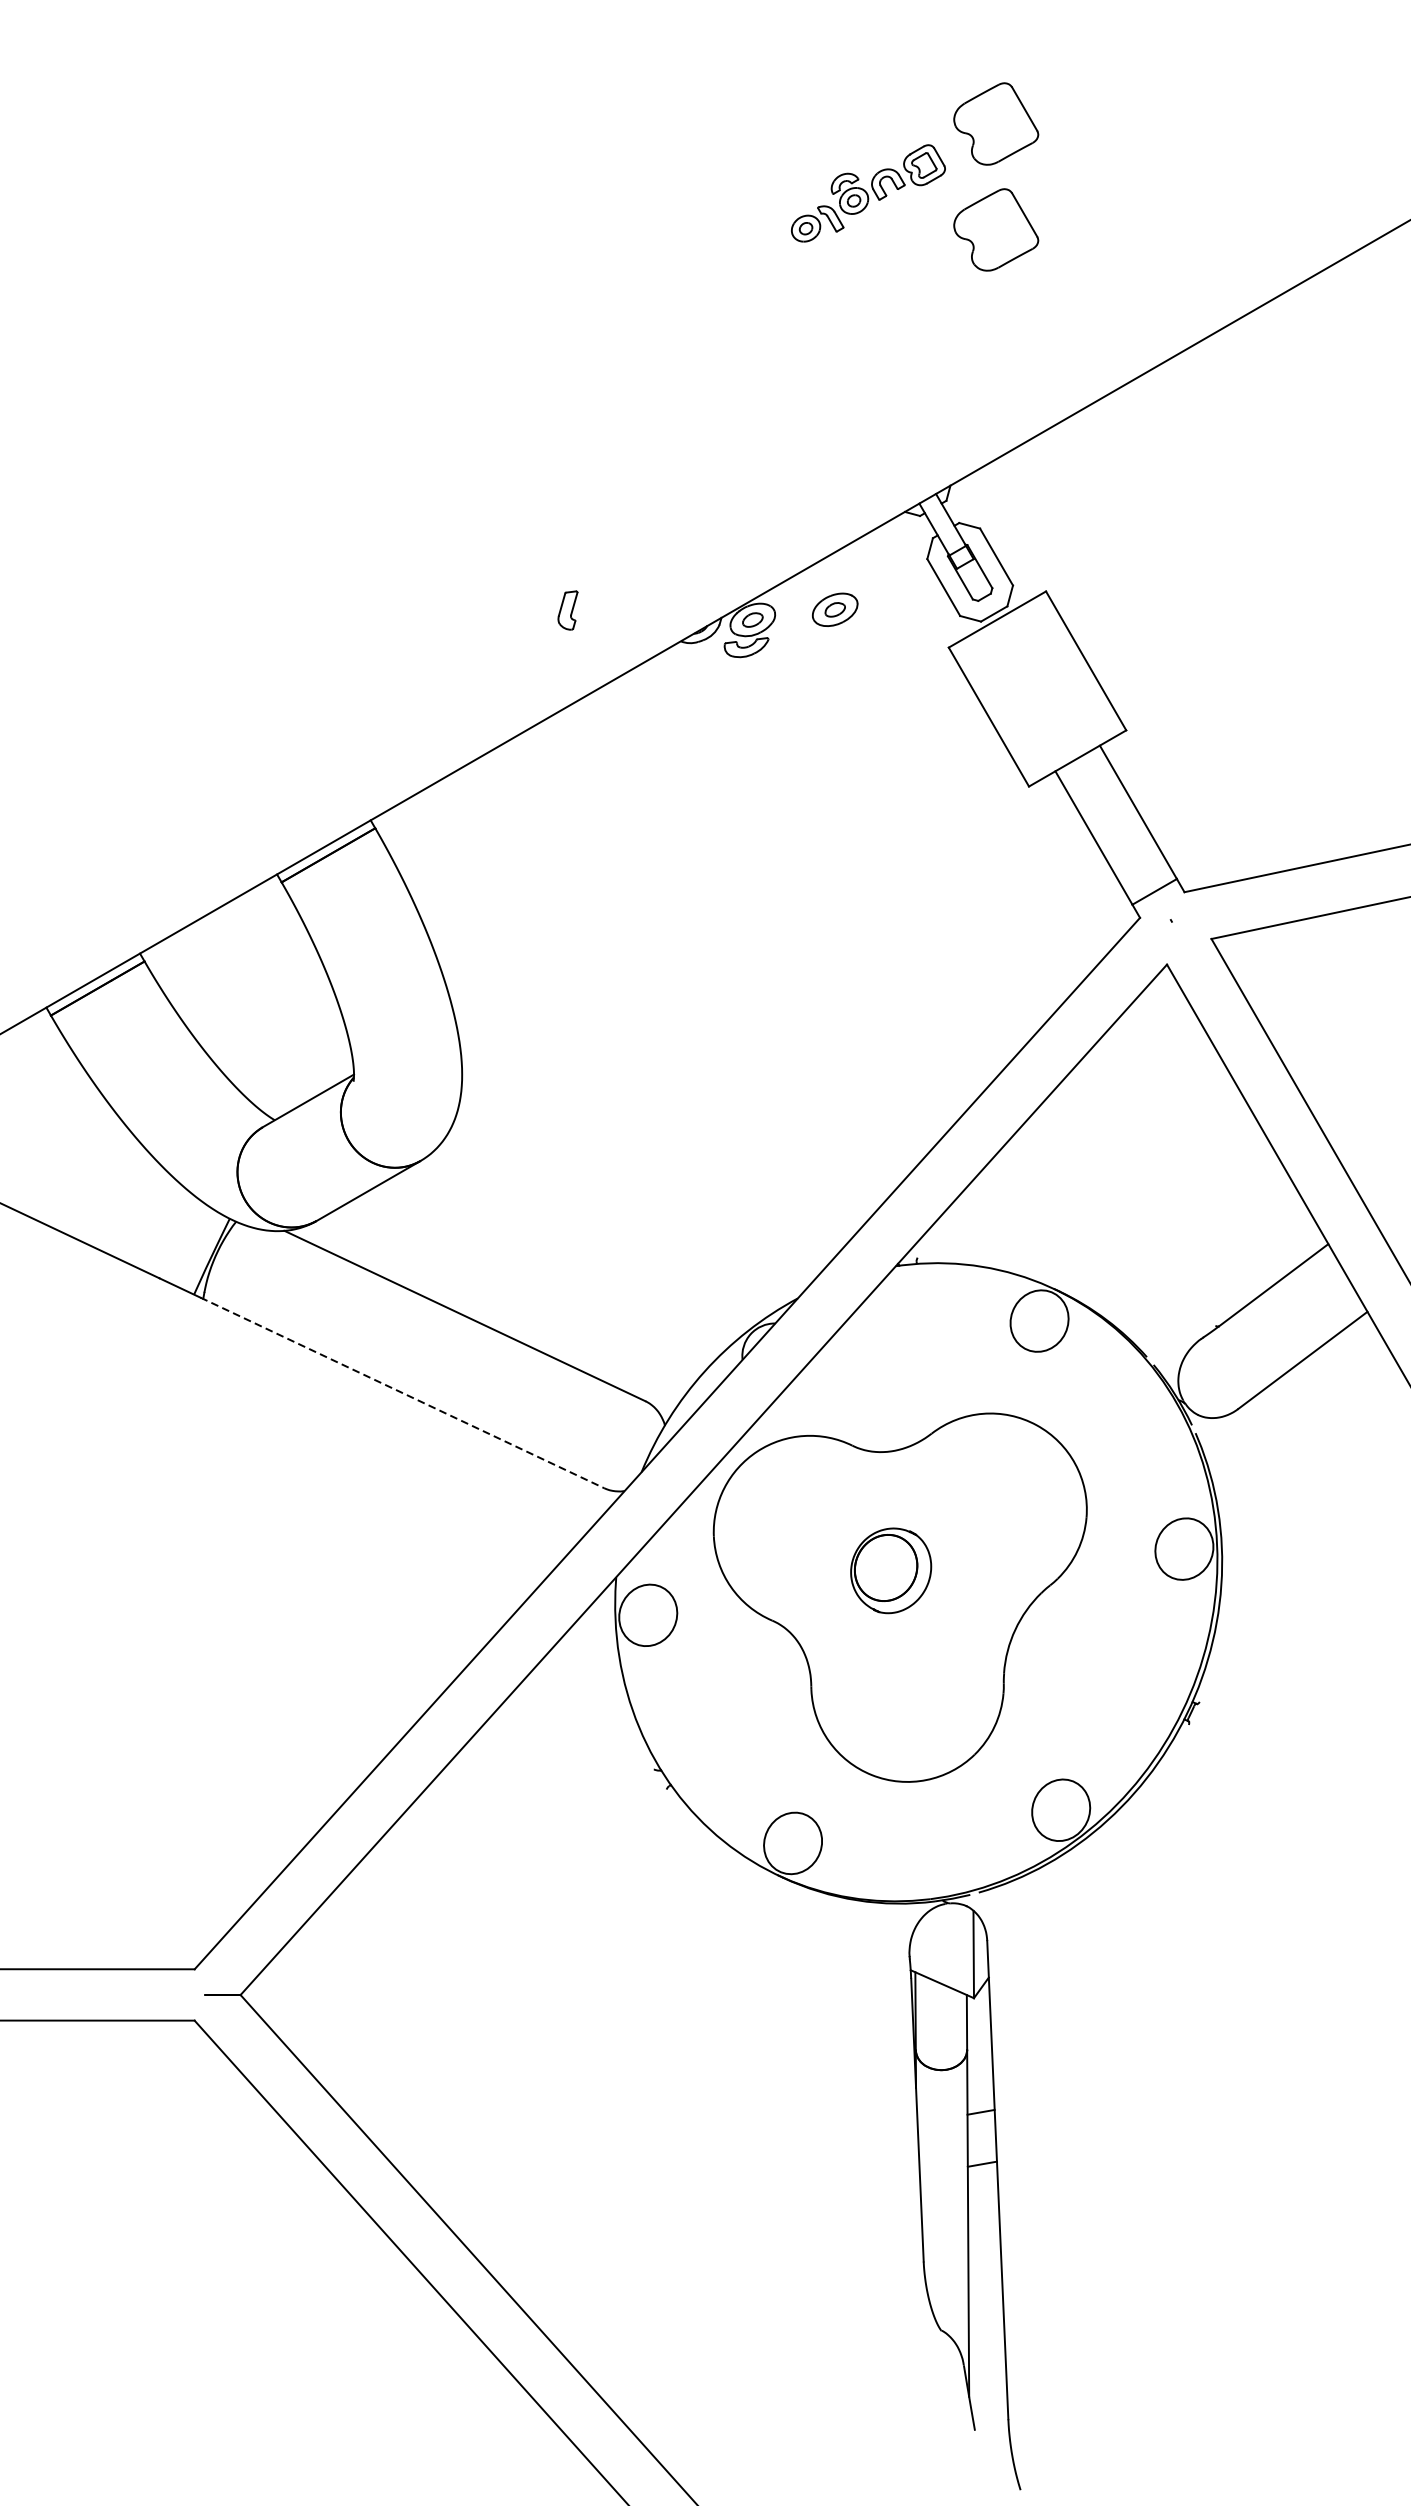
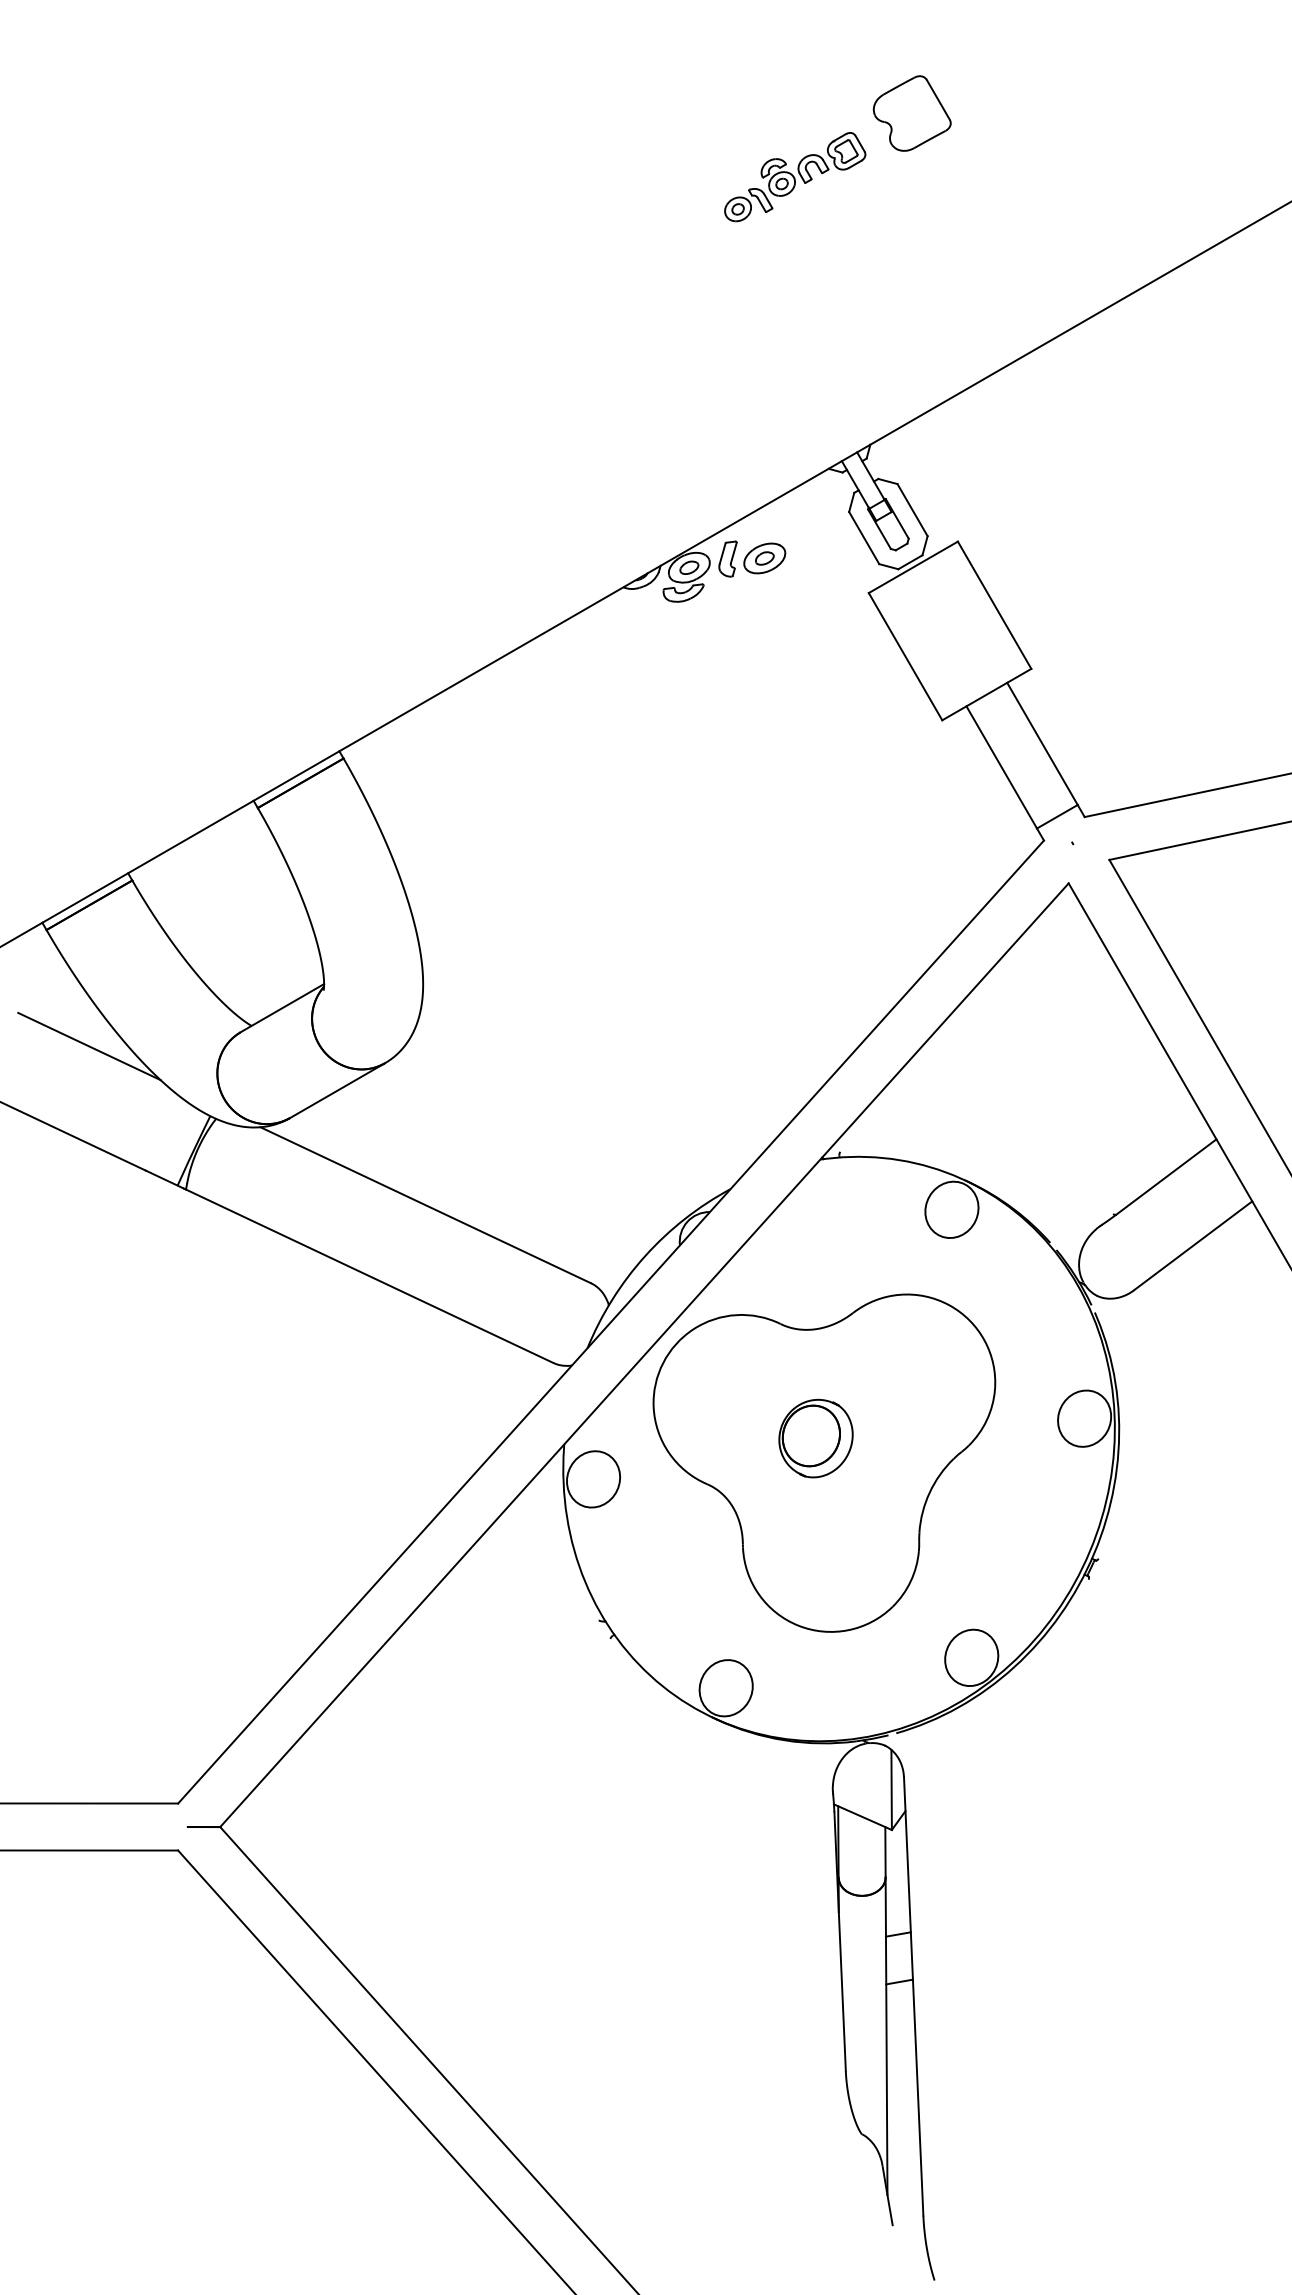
part: (995, 229) -> (911, 210), removed
part: (567, 609) -> (727, 558), moved
line: (97, 1142) -> (89, 1046), added
line: (402, 1392) -> (368, 1275), dashed -> solid

